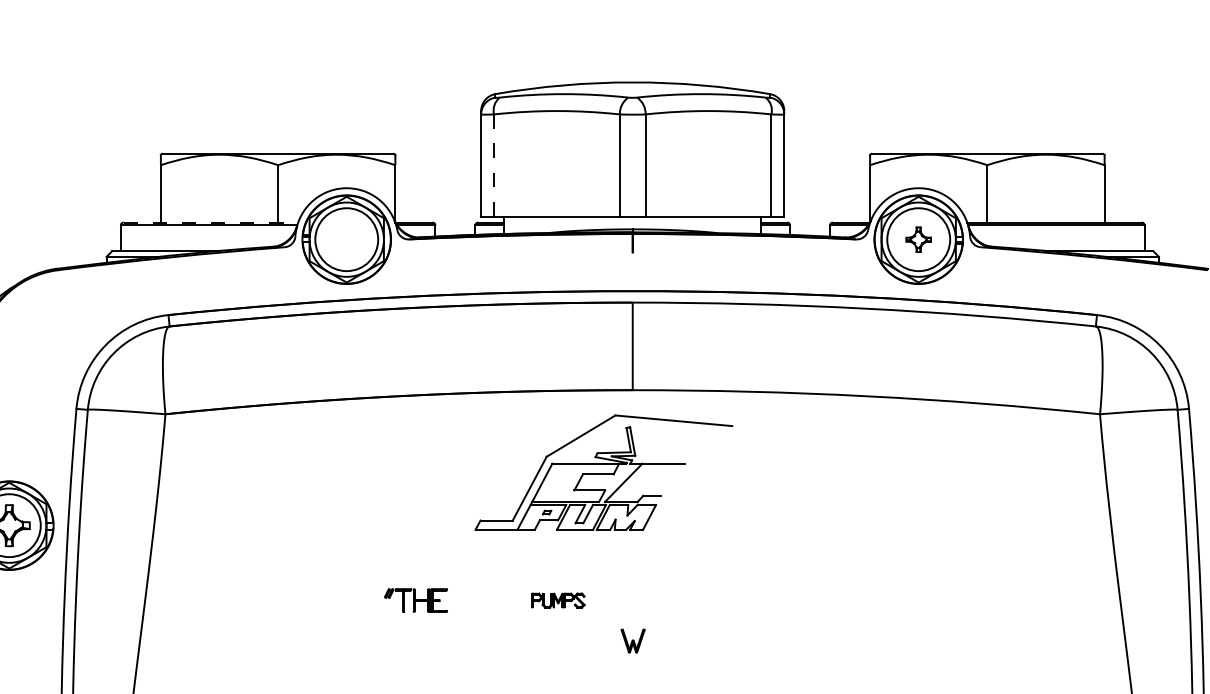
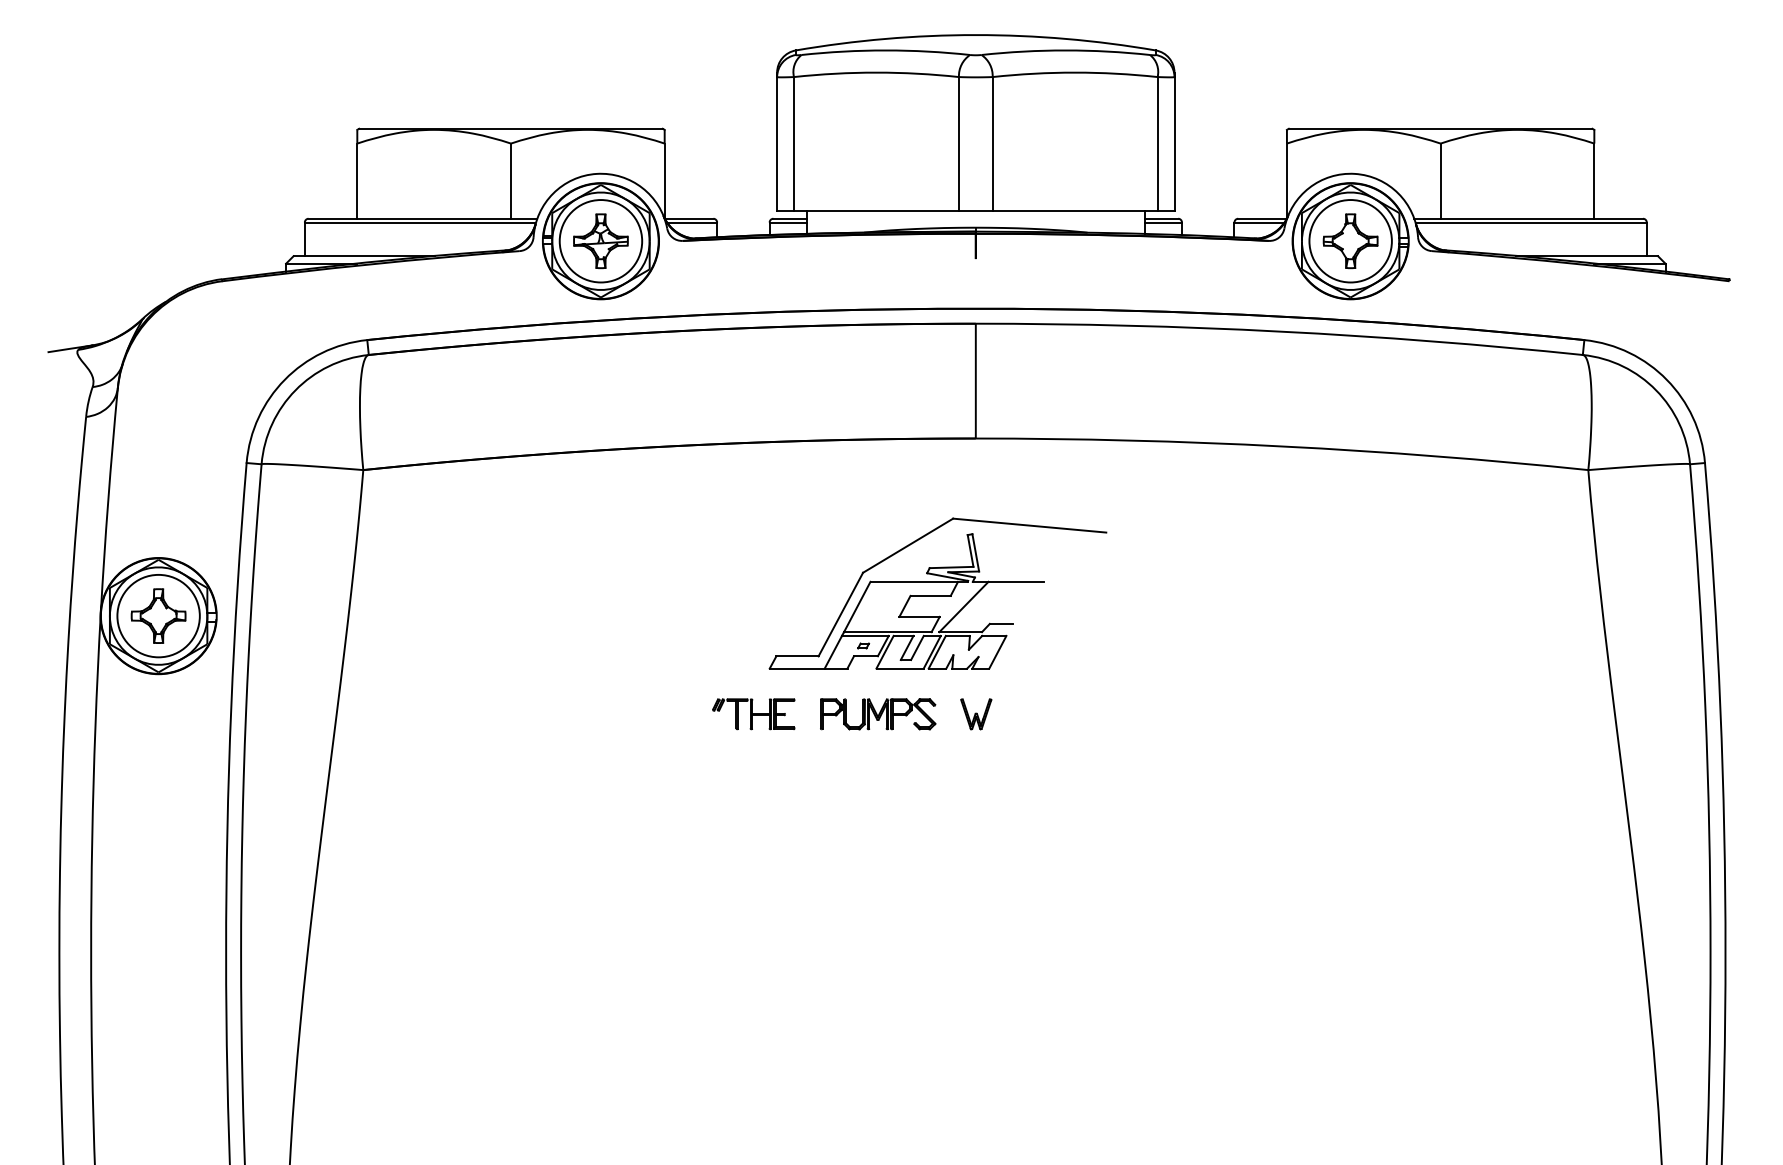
line: (494, 165) -> (794, 144), dashed -> solid
line: (211, 222) -> (423, 218), dashed -> solid
part: (346, 239) -> (600, 241), added
part: (918, 239) -> (1350, 241), size x1.67
part: (603, 472) -> (937, 593), moved
part: (415, 600) -> (753, 714), moved
part: (558, 600) -> (878, 714), size x1.67
part: (633, 641) -> (976, 714), moved

